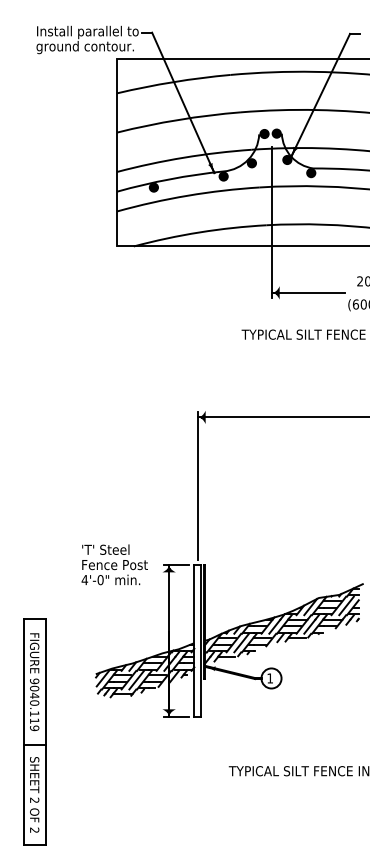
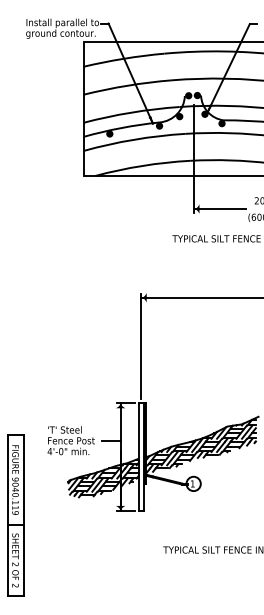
text: (114, 564) -> (71, 440), moved
line: (155, 618) -> (110, 441), added
part: (34, 731) -> (15, 515), moved

